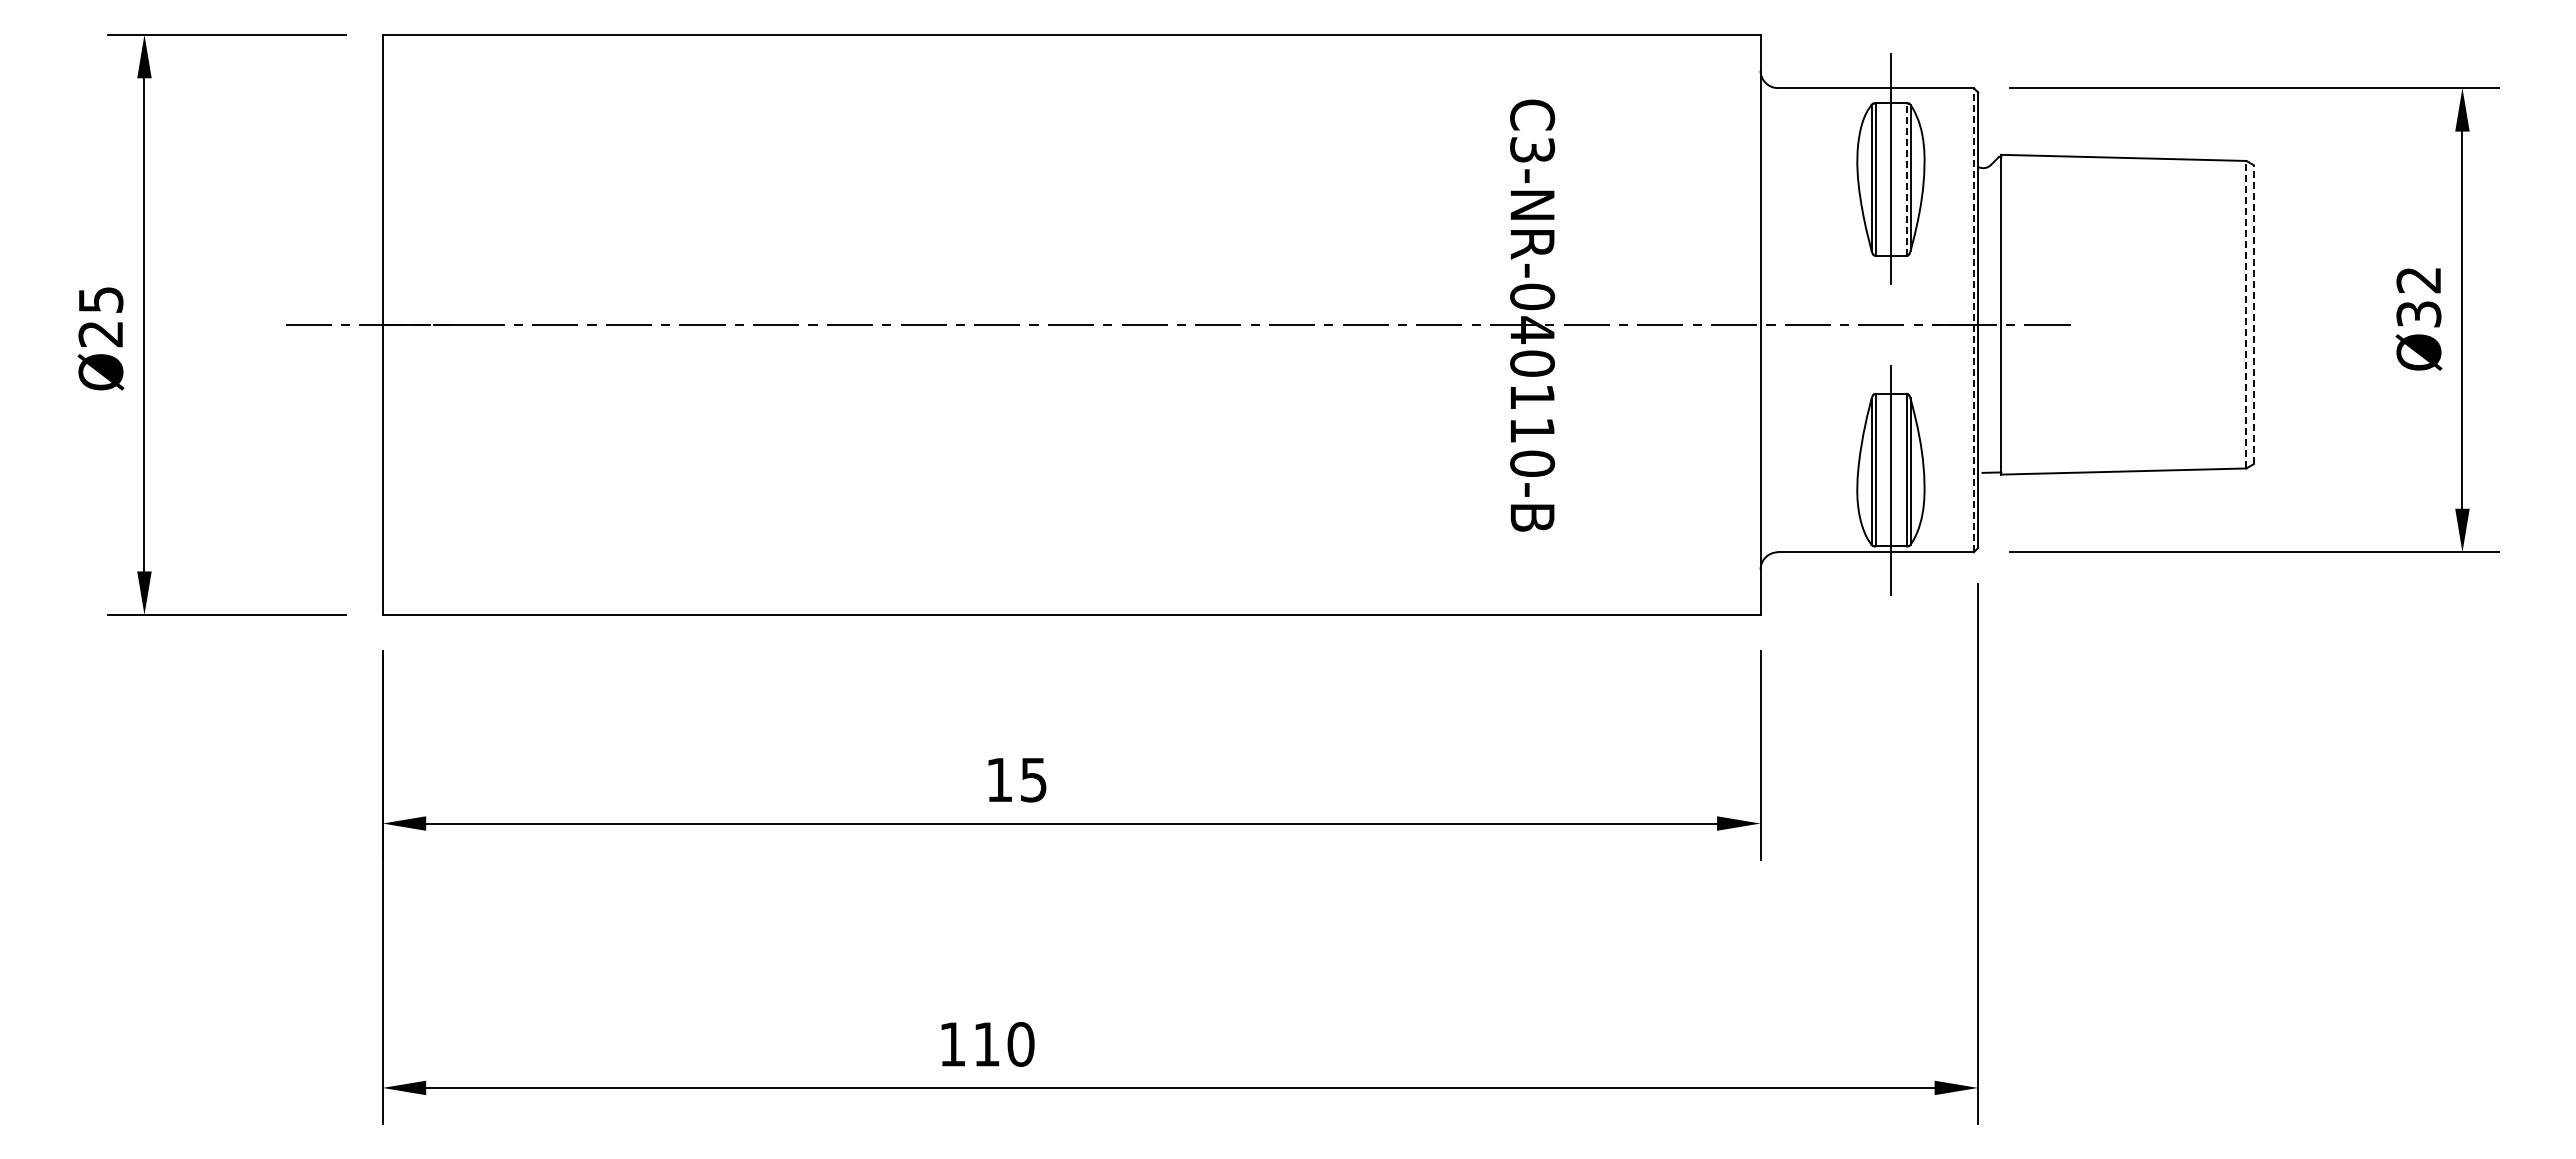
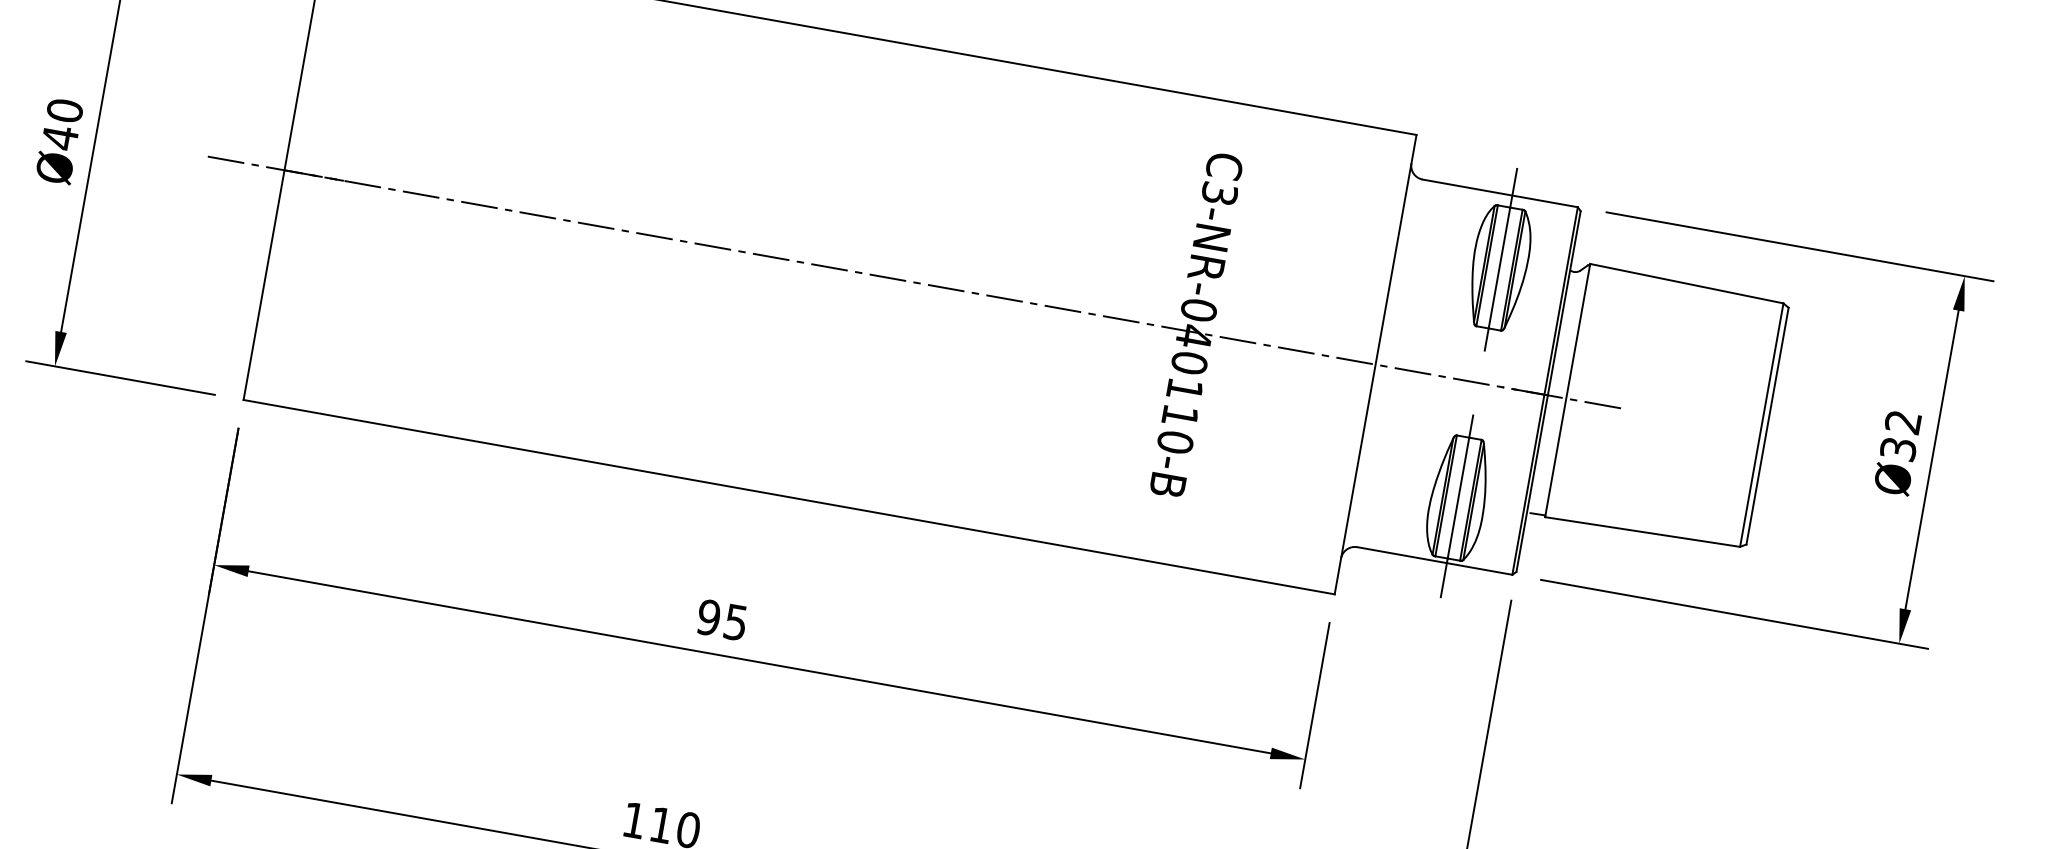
line: (1906, 179) -> (1511, 270), dashed -> solid
line: (2246, 314) -> (1761, 424), dashed -> solid
line: (2253, 314) -> (1767, 425), dashed -> solid
text: (100, 317) -> (62, 124), Ø25 -> Ø40
line: (1973, 319) -> (1544, 390), dashed -> solid
text: (999, 779) -> (708, 617), 15 -> 95

